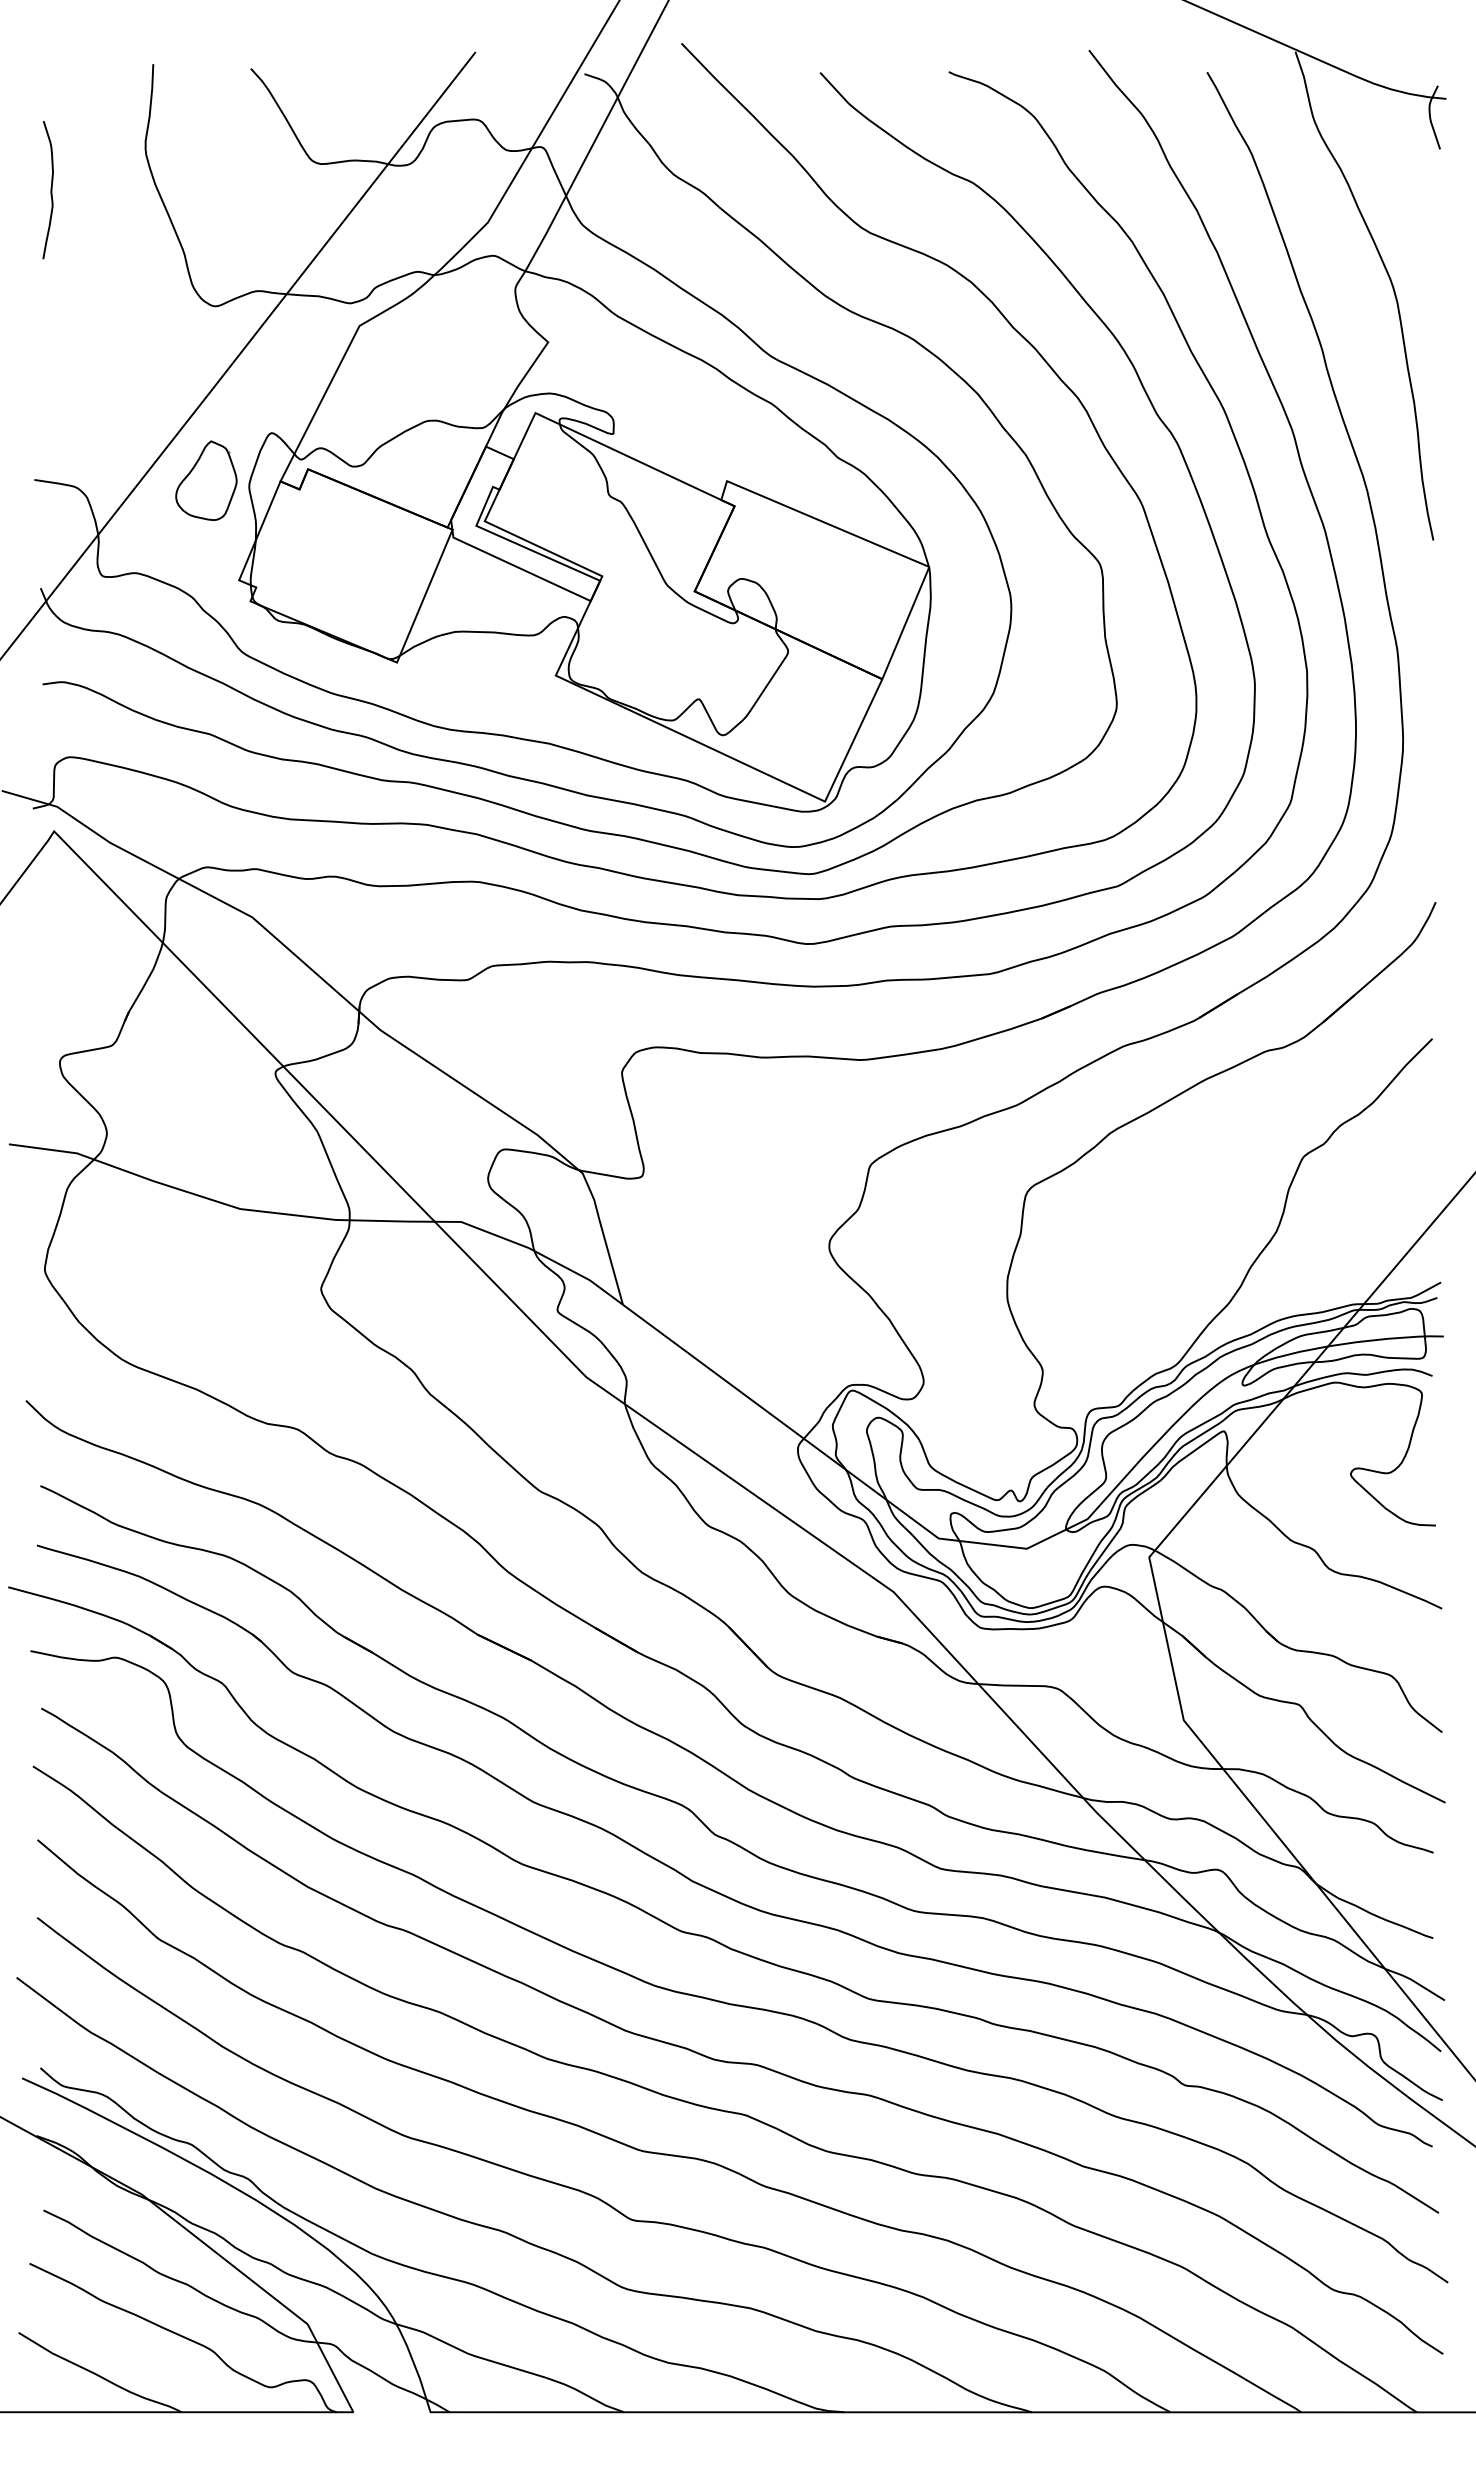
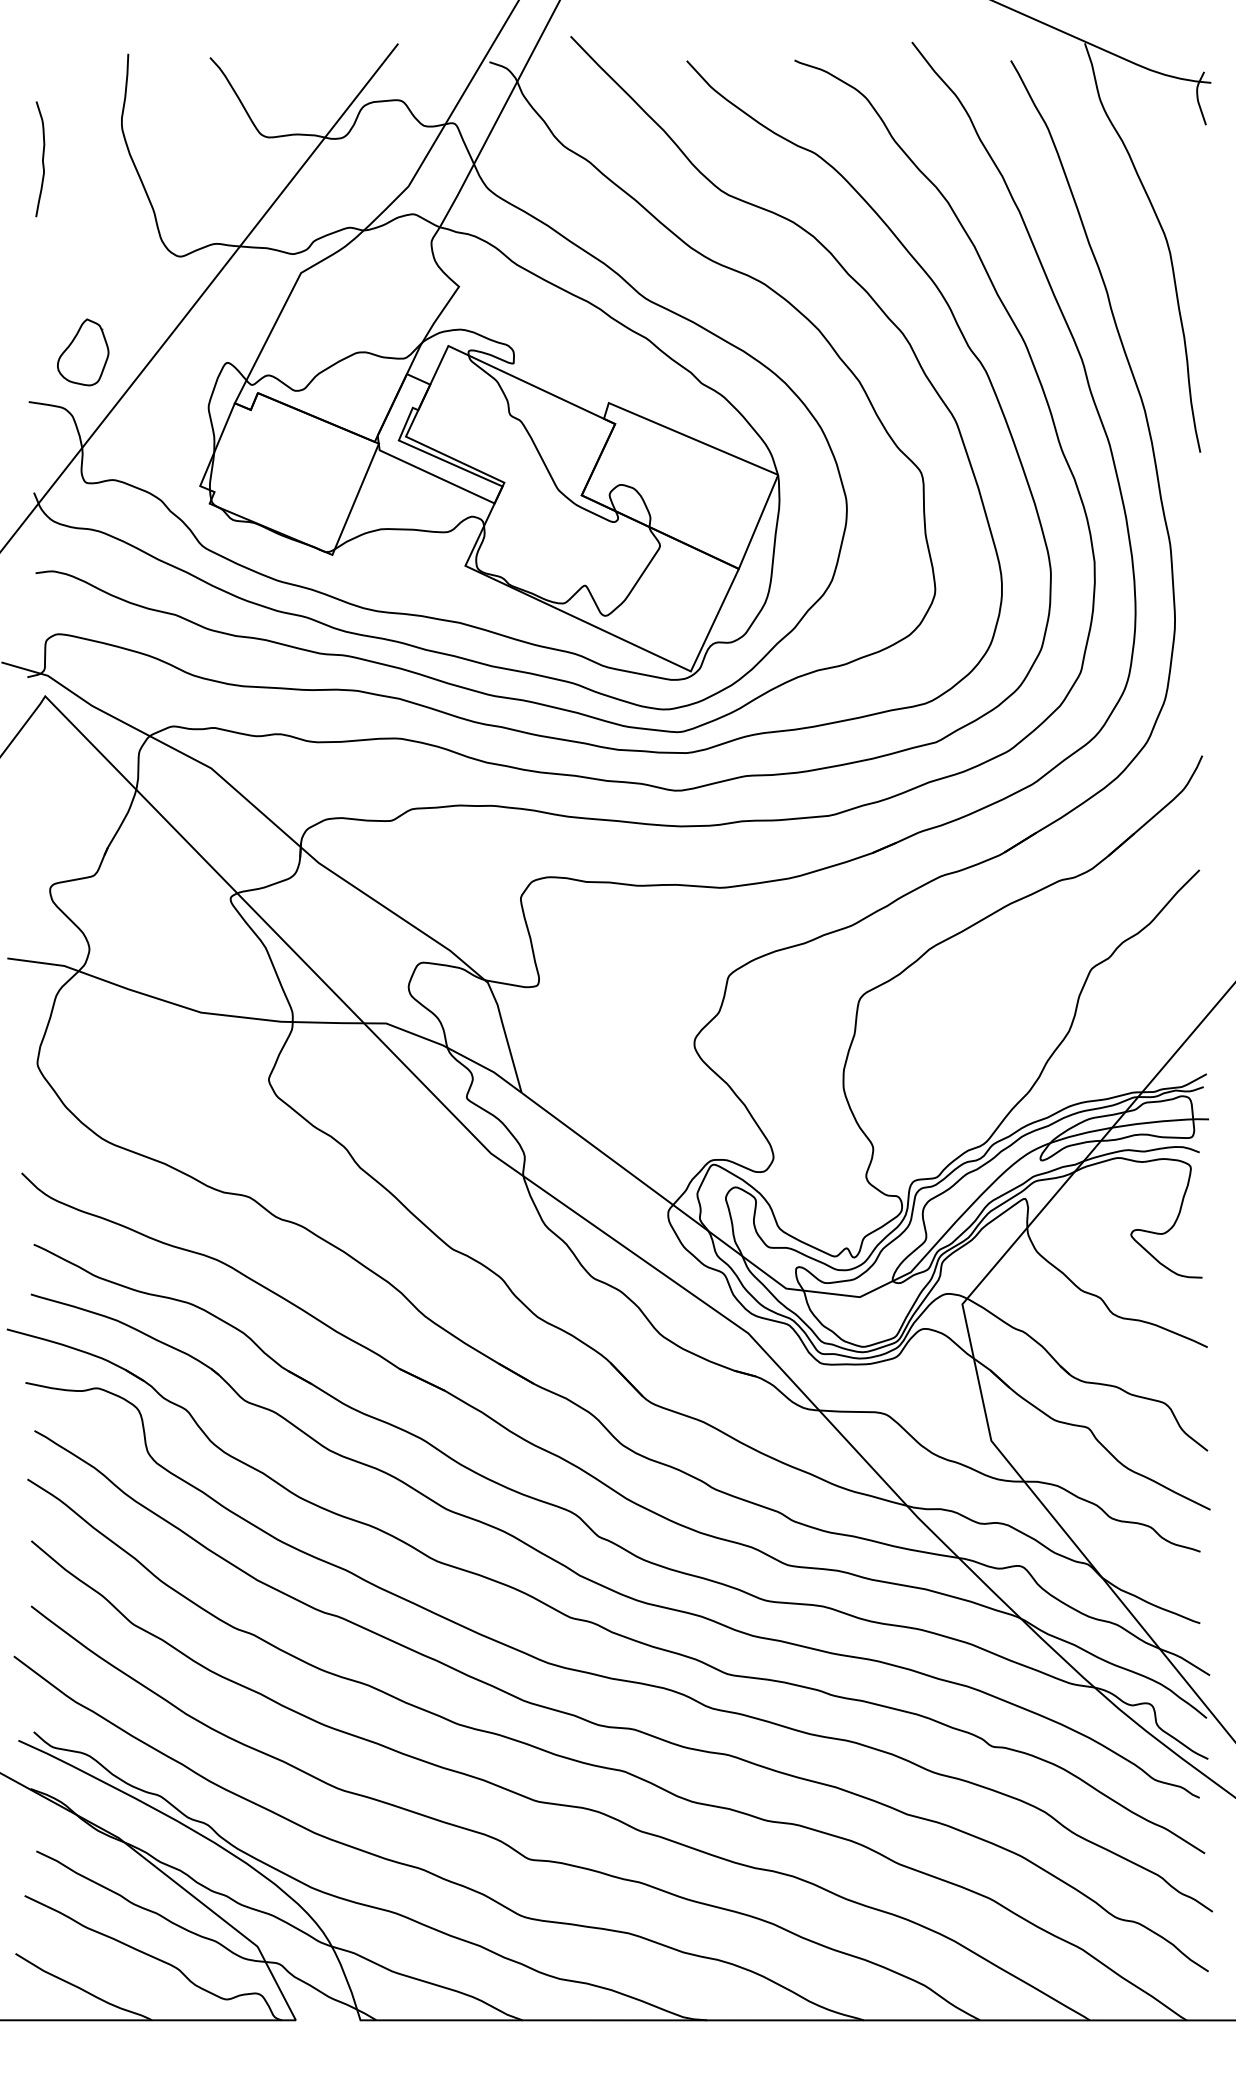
part: (206, 480) -> (83, 352), moved

